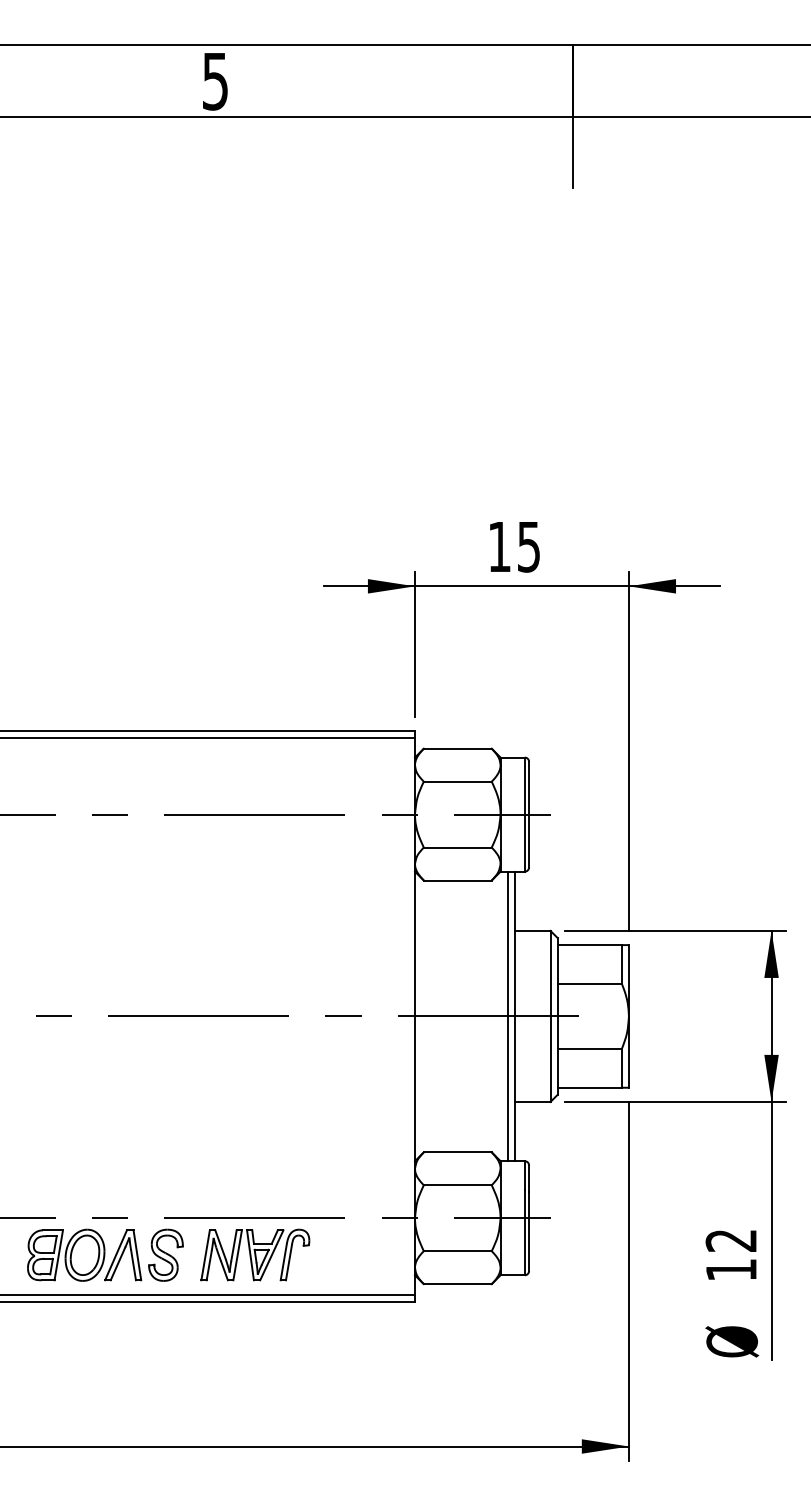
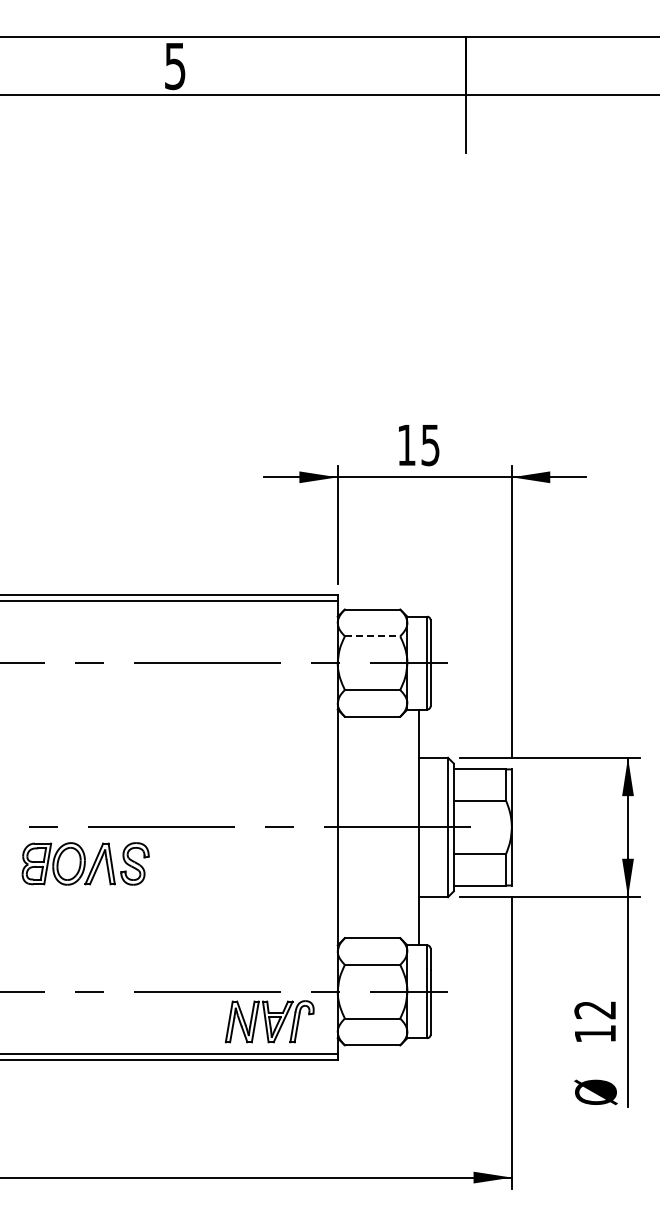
line: (457, 781) -> (372, 636), solid -> dashed
line: (508, 1016) -> (413, 827), removed
part: (105, 1254) -> (85, 863), moved
part: (255, 1254) -> (269, 1021), moved

